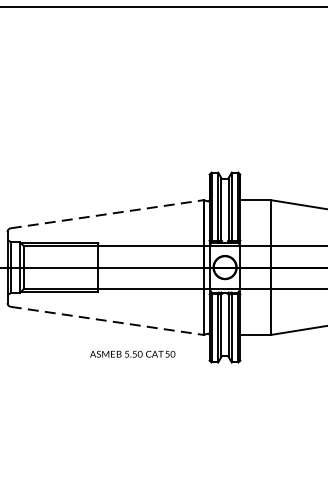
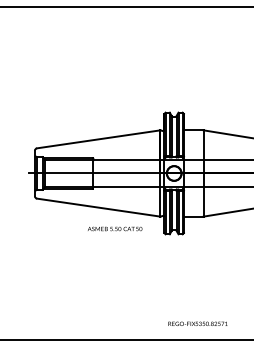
line: (108, 214) -> (99, 139), dashed -> solid
line: (108, 320) -> (99, 207), dashed -> solid

